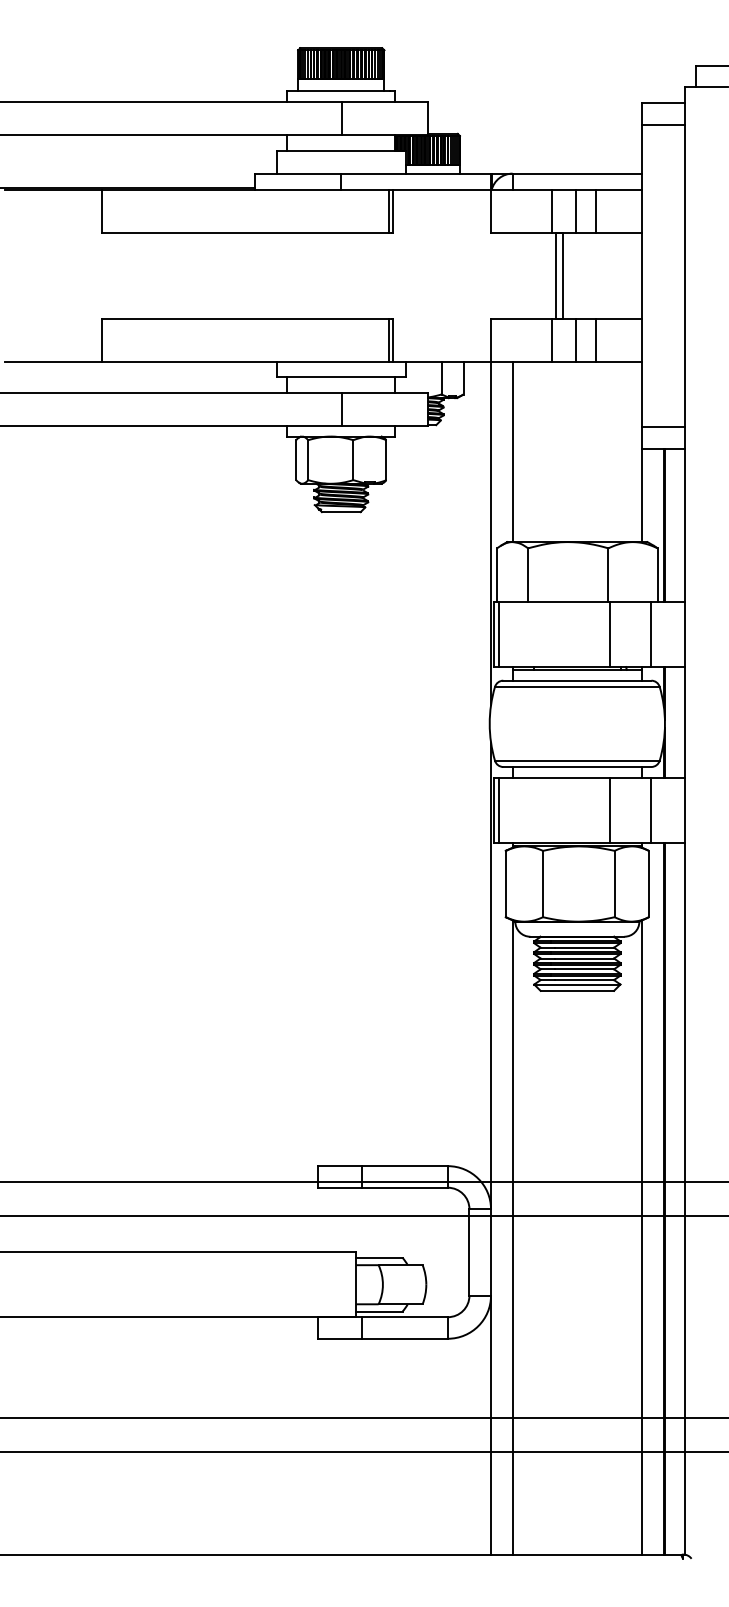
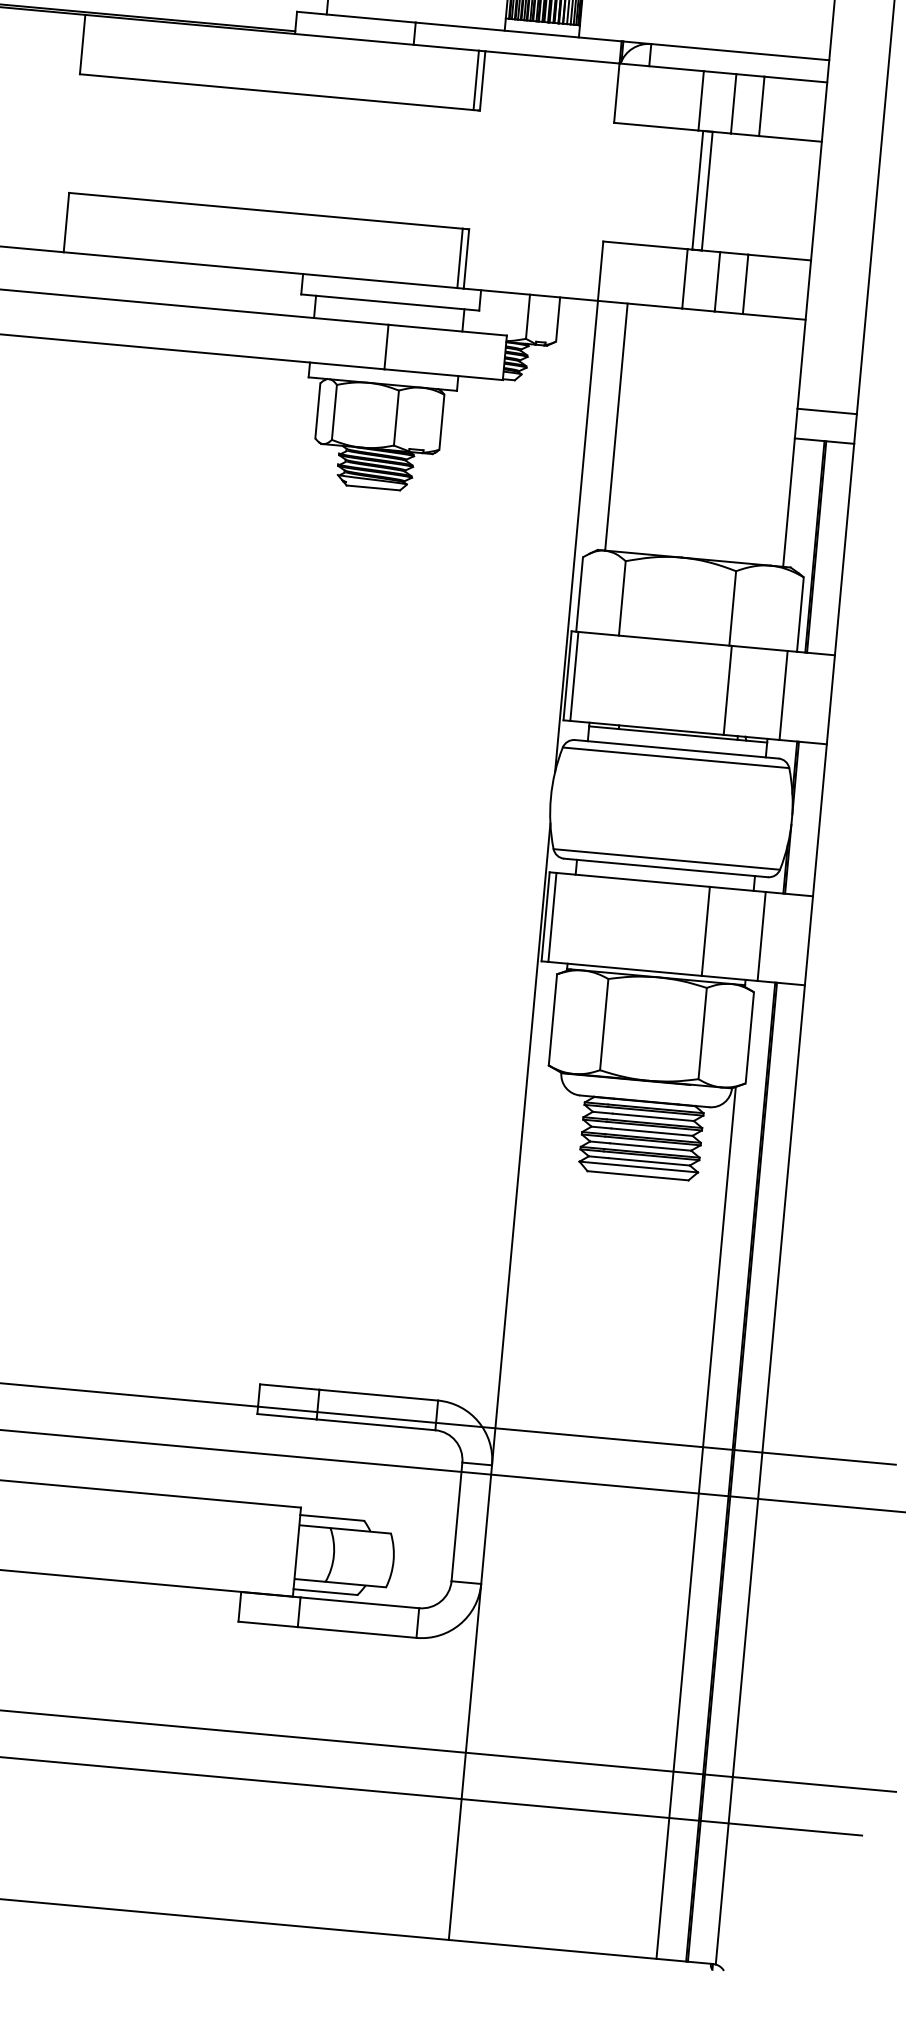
line: (512, 1237) -> (517, 1506), removed

